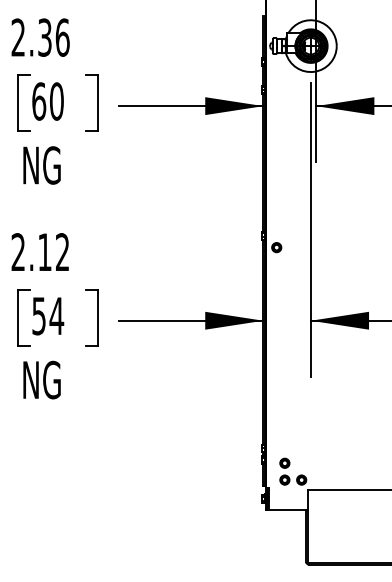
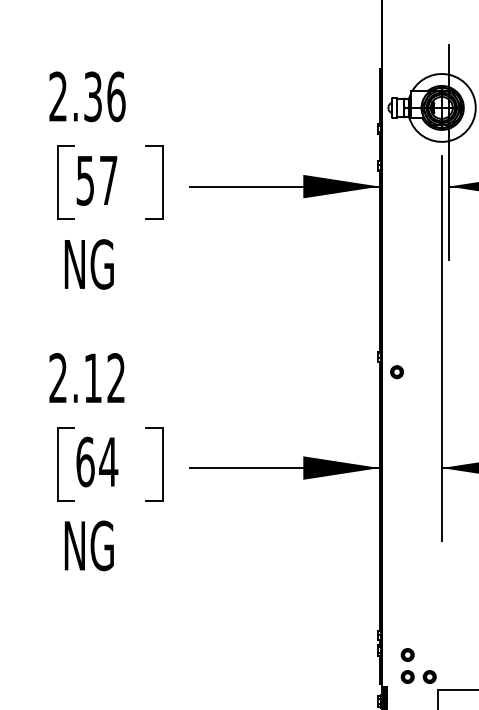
text: (47, 101) -> (96, 180), 60 -> 57
text: (39, 315) -> (85, 461), 54 -> 64

